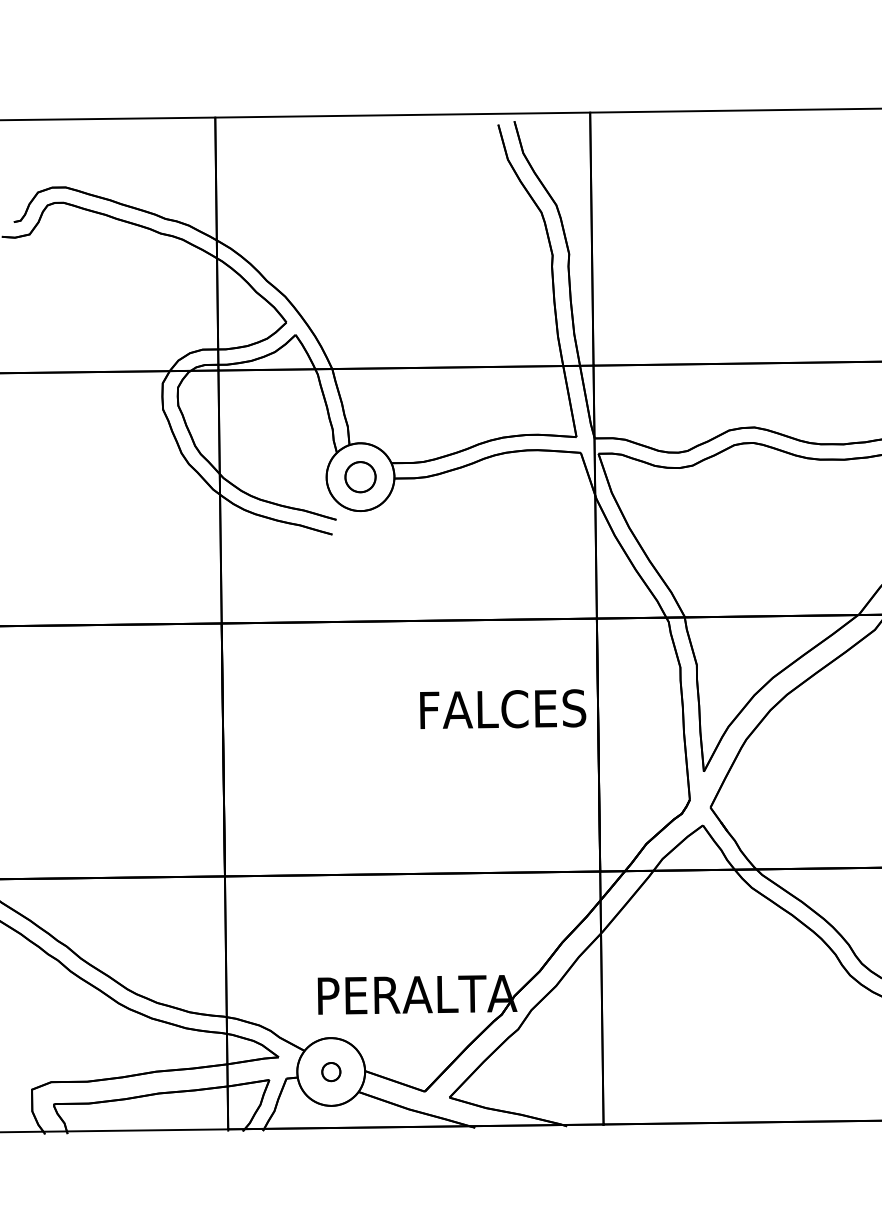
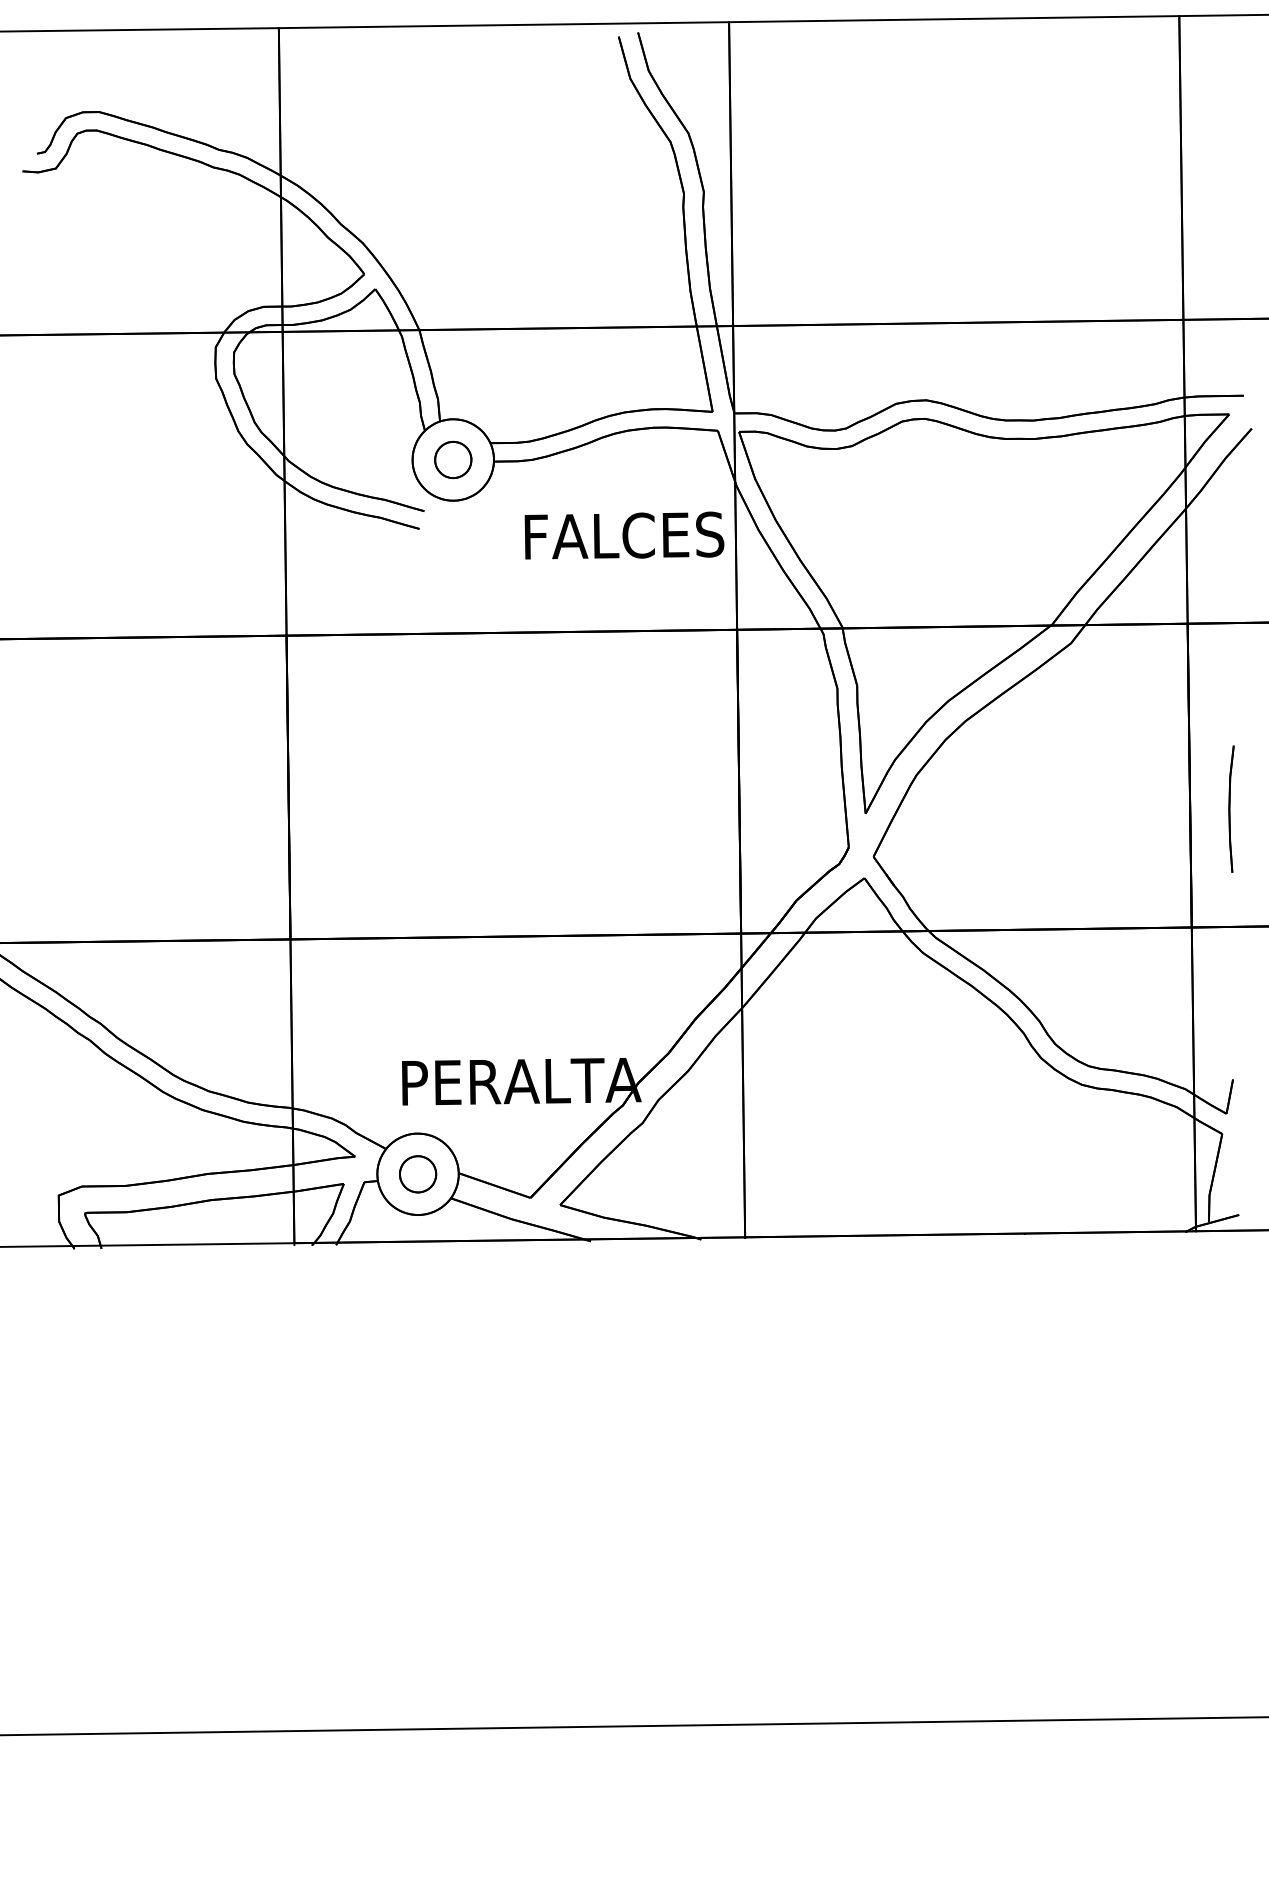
text: (503, 709) -> (624, 535), moved
part: (331, 1072) -> (418, 1174), size x1.67

